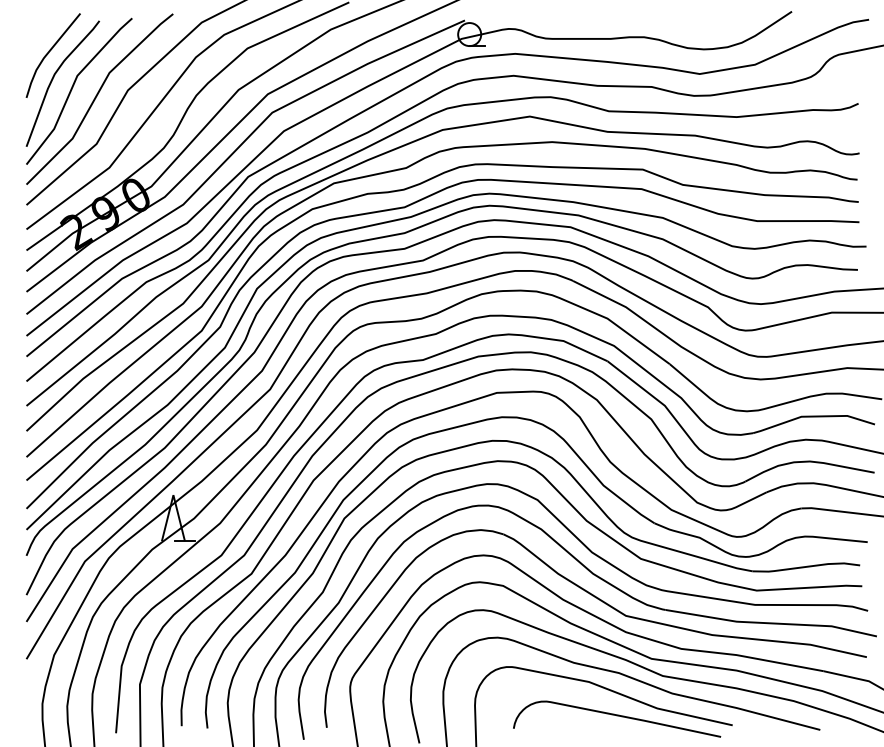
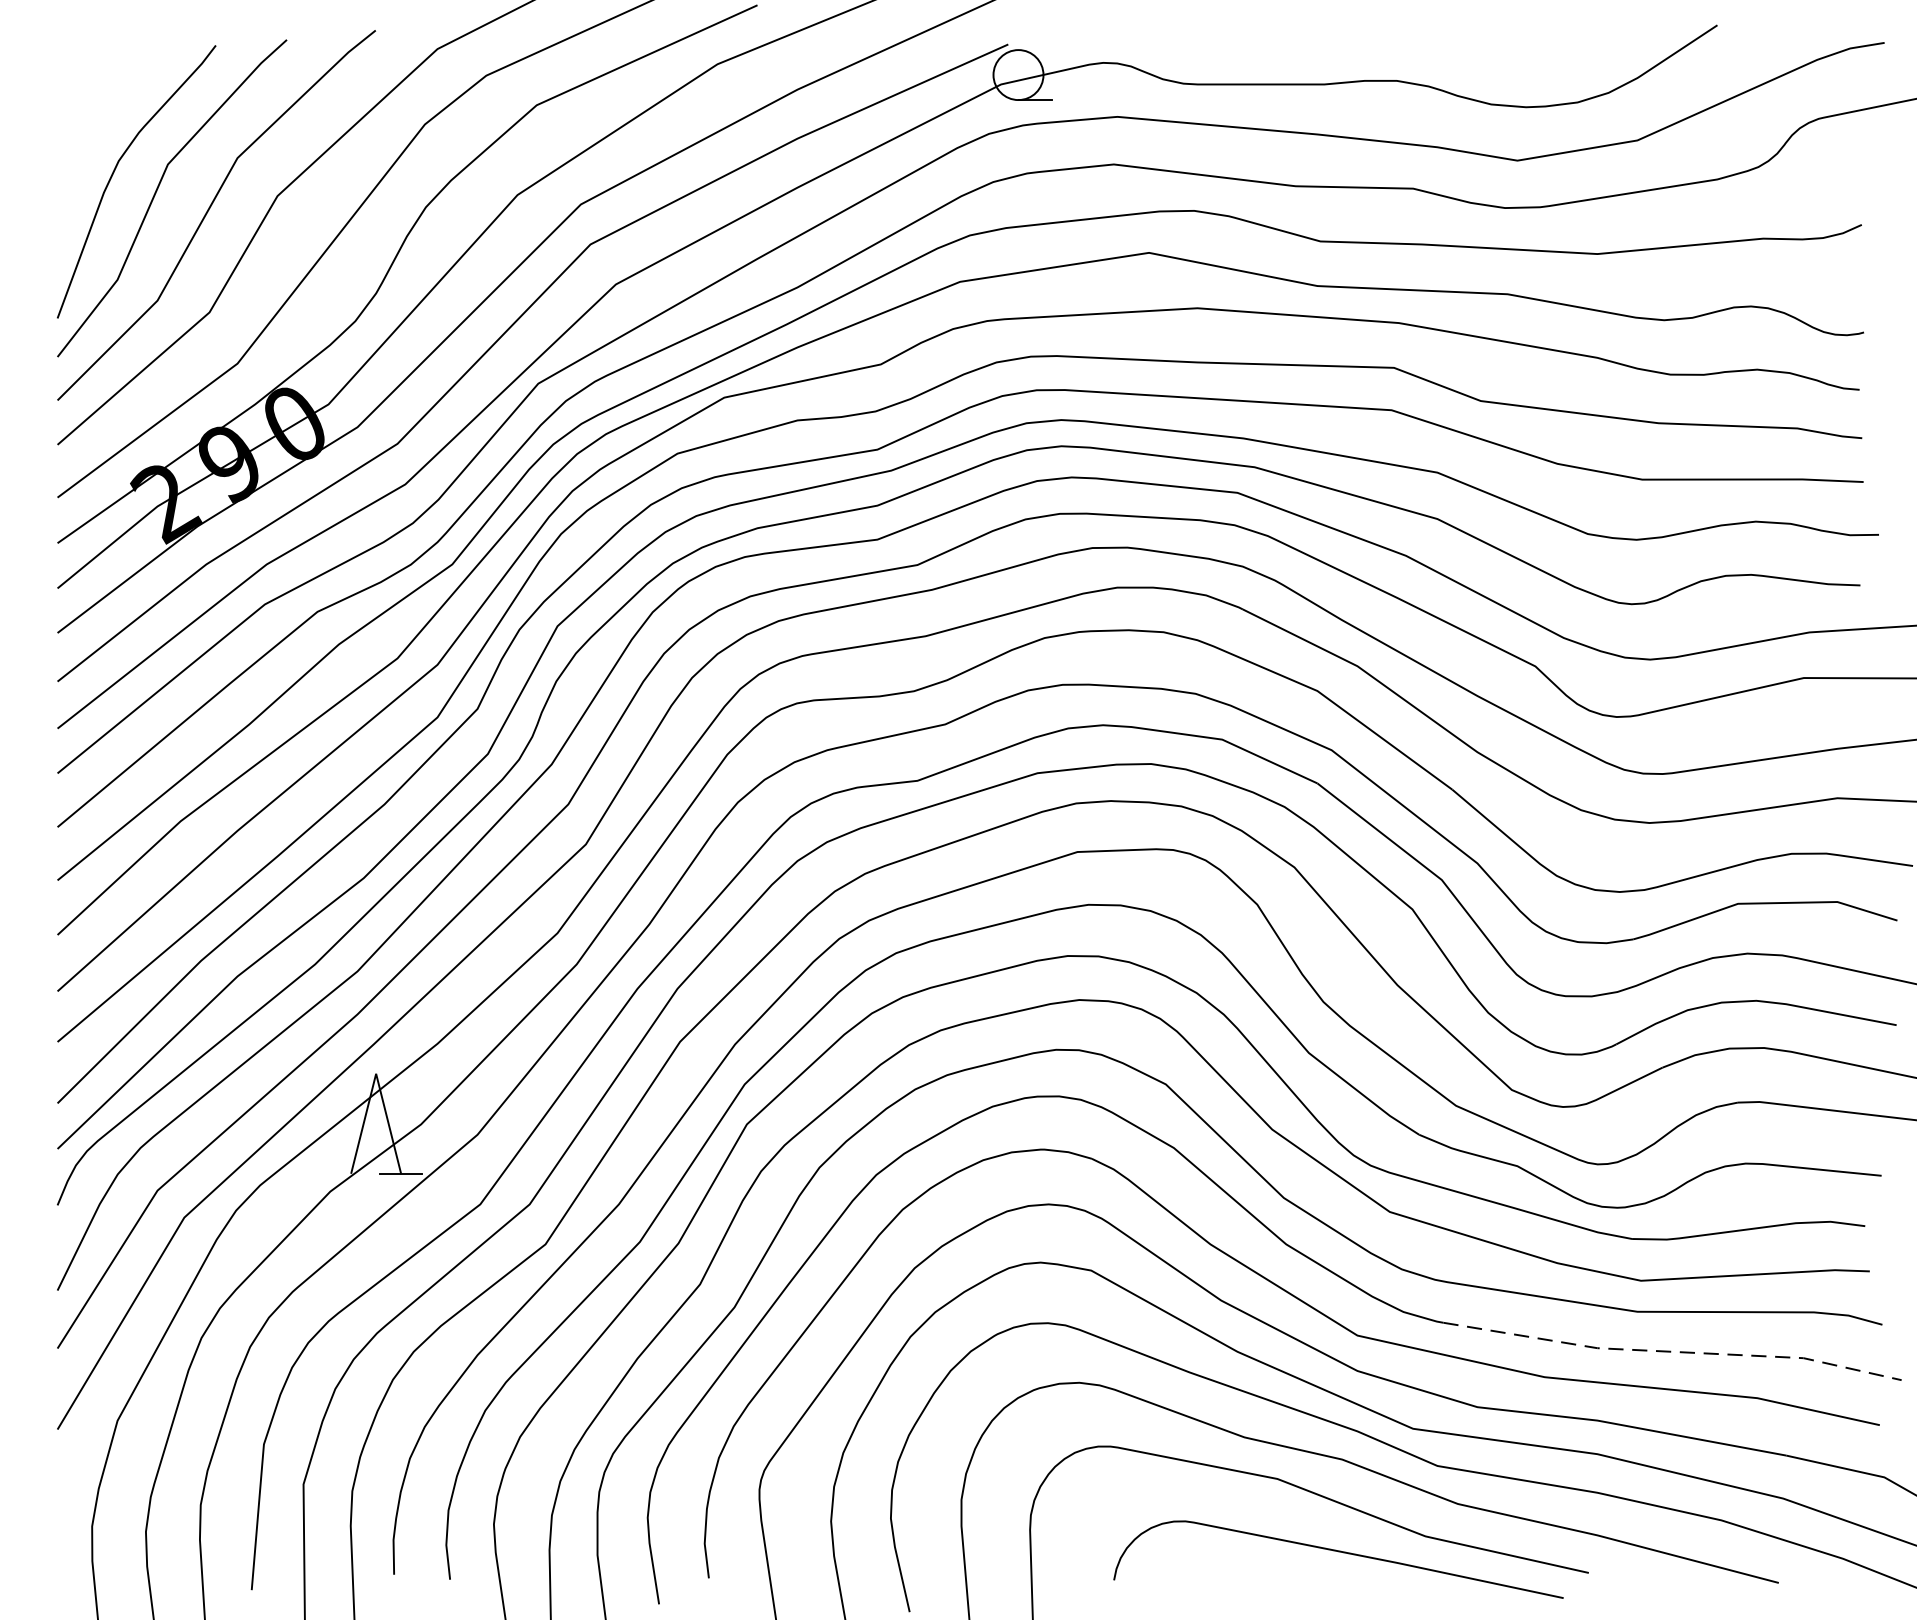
curve: (48, 54) -> (105, 118), removed
line: (772, 623) -> (1675, 1352), solid -> dashed

